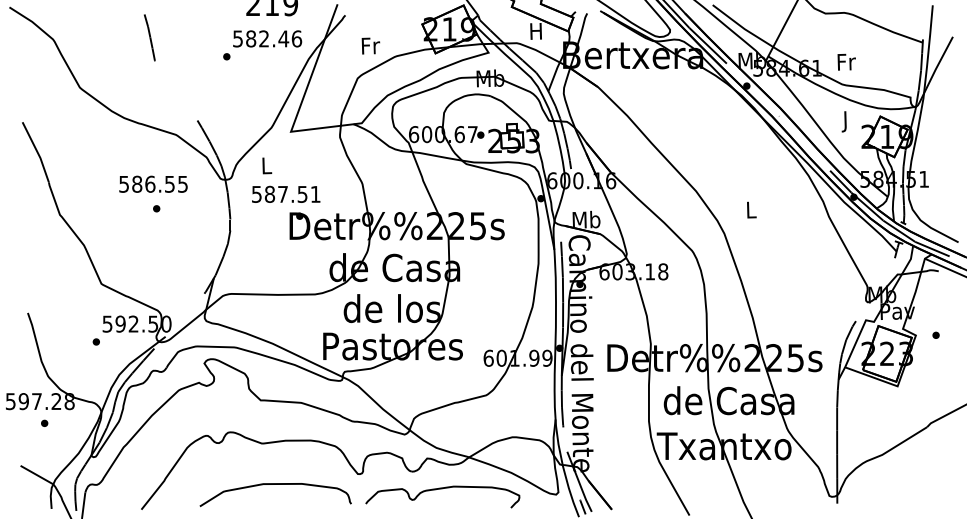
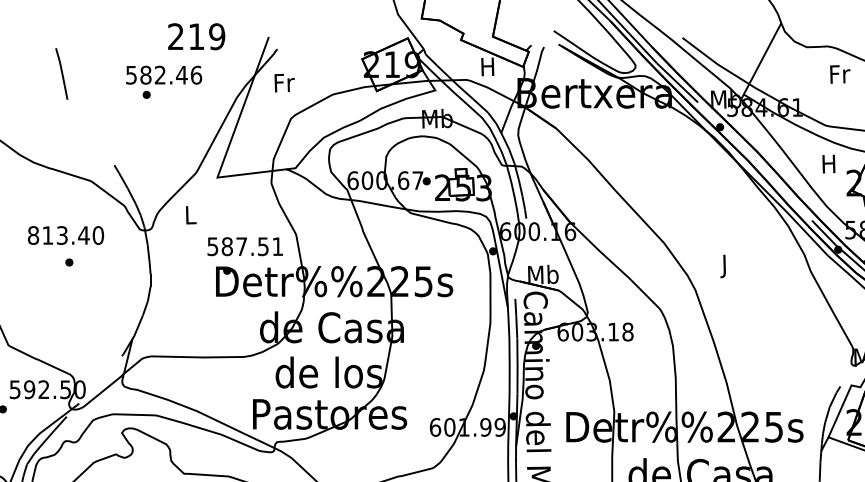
text: (267, 38) -> (163, 74), moved
text: (370, 45) -> (284, 82), moved
text: (846, 61) -> (839, 73), moved
text: (845, 121) -> (828, 166), J -> H
text: (153, 183) -> (65, 234), 586.55 -> 813.40
text: (286, 193) -> (245, 245), moved
text: (751, 211) -> (725, 265), L -> J

